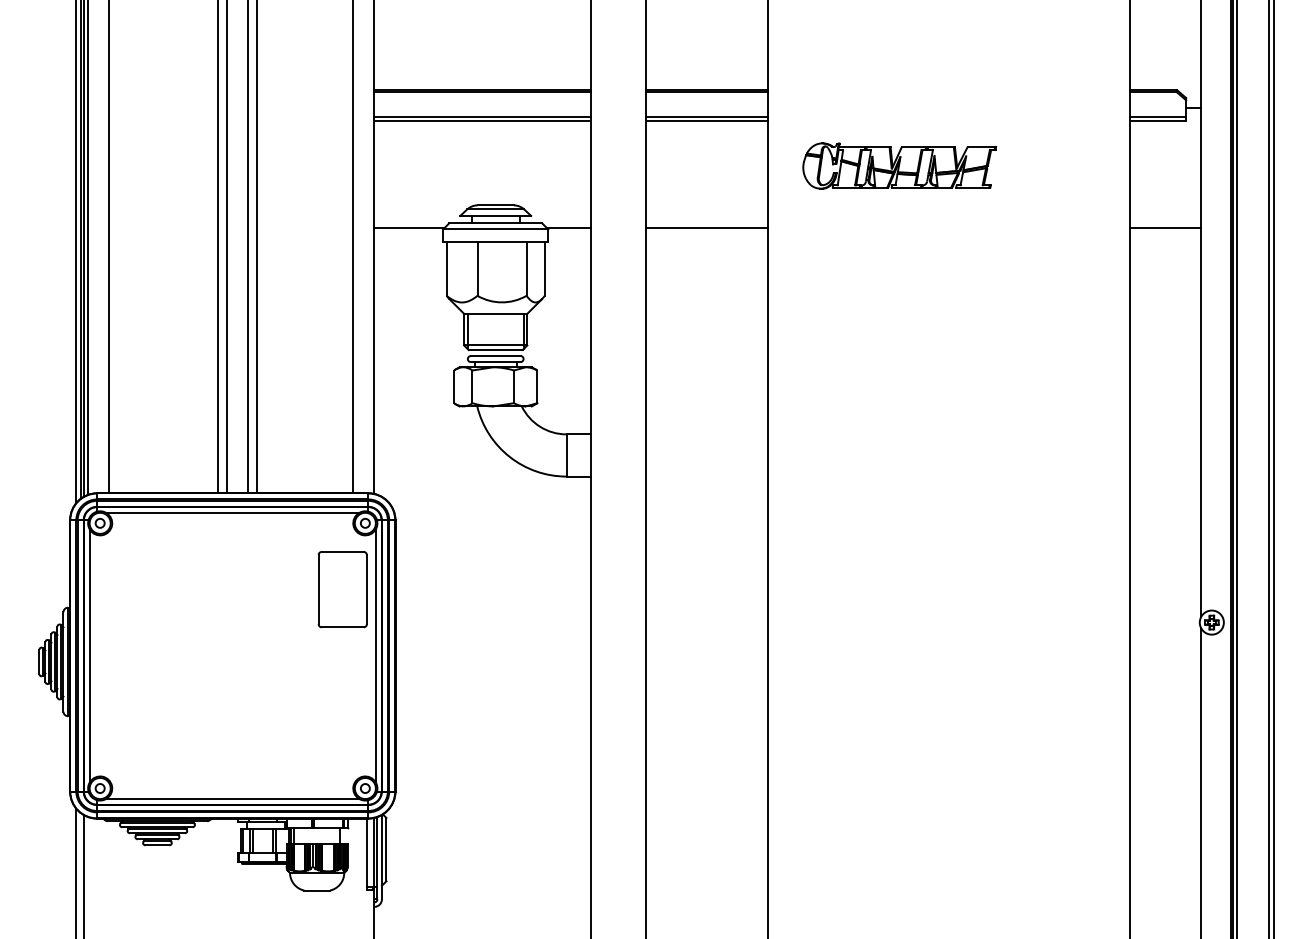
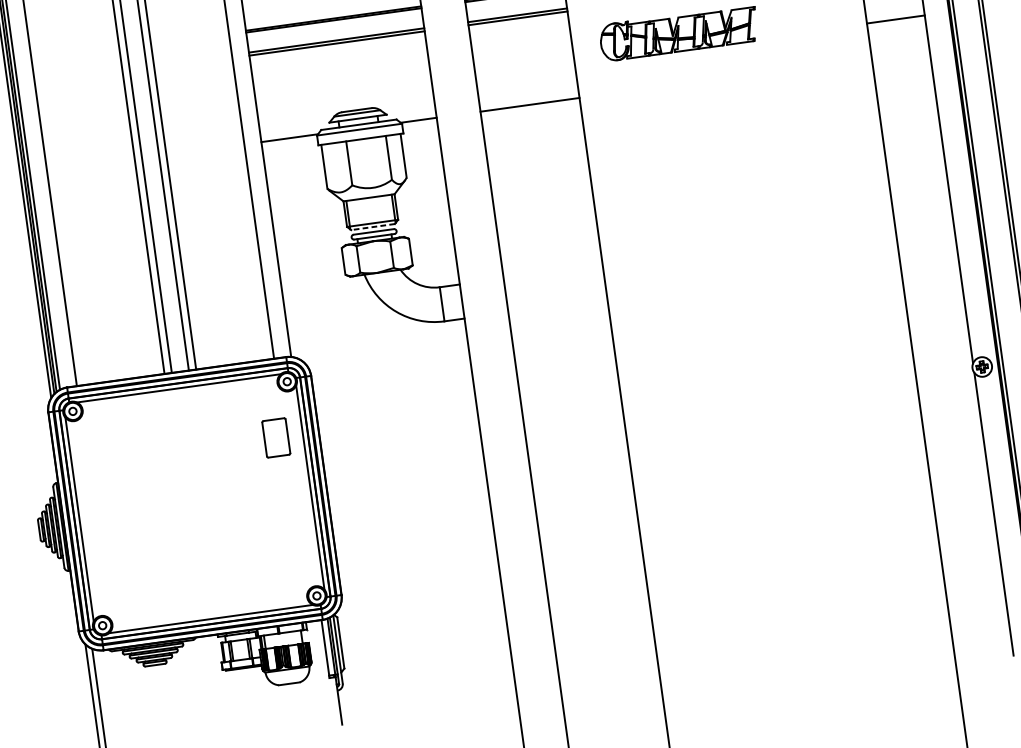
line: (1165, 228) -> (895, 19), moved
line: (495, 350) -> (372, 227), solid -> dashed
part: (342, 589) -> (276, 437), size x0.6

